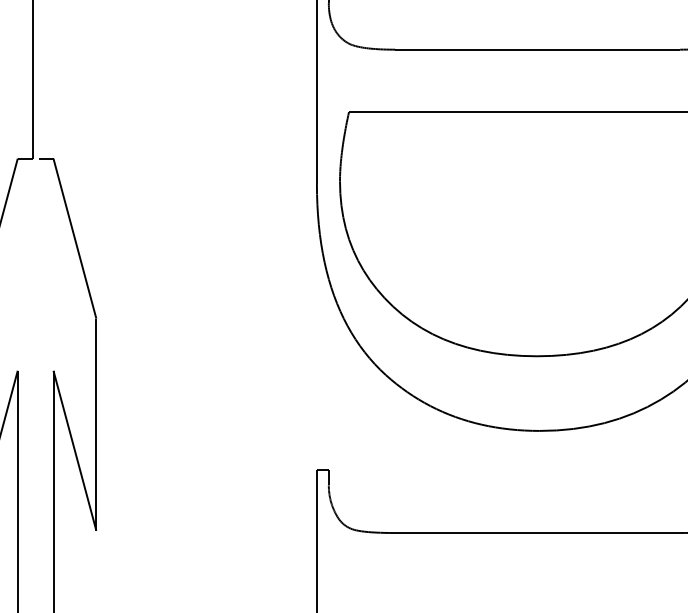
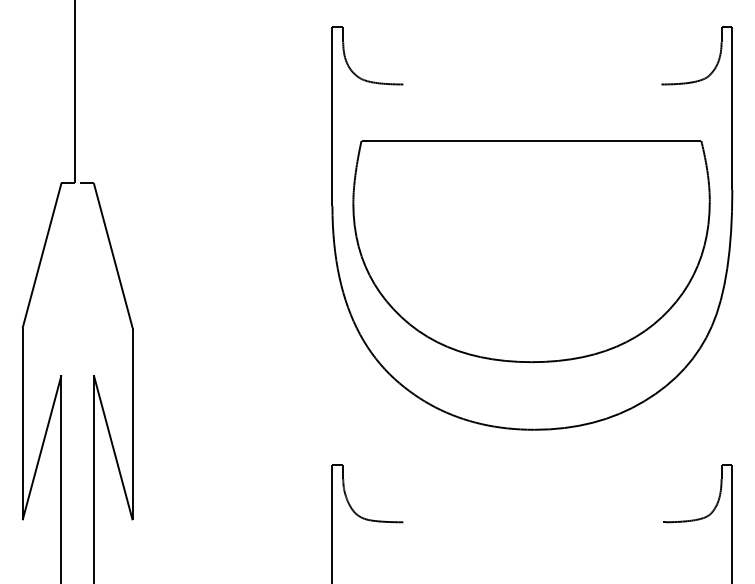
line: (537, 49) -> (532, 84), removed
line: (537, 533) -> (532, 522), removed

